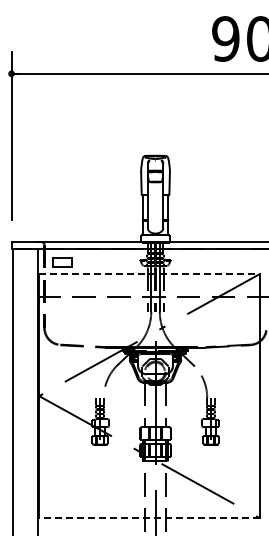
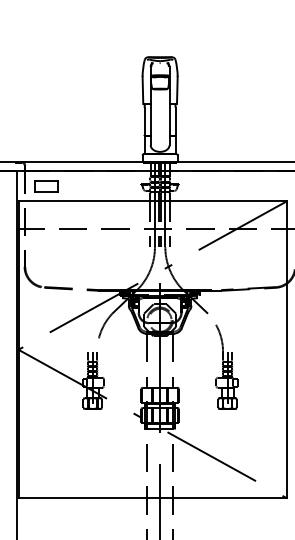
line: (150, 274) -> (154, 201), dashed -> solid
line: (149, 518) -> (152, 498), dashed -> solid

